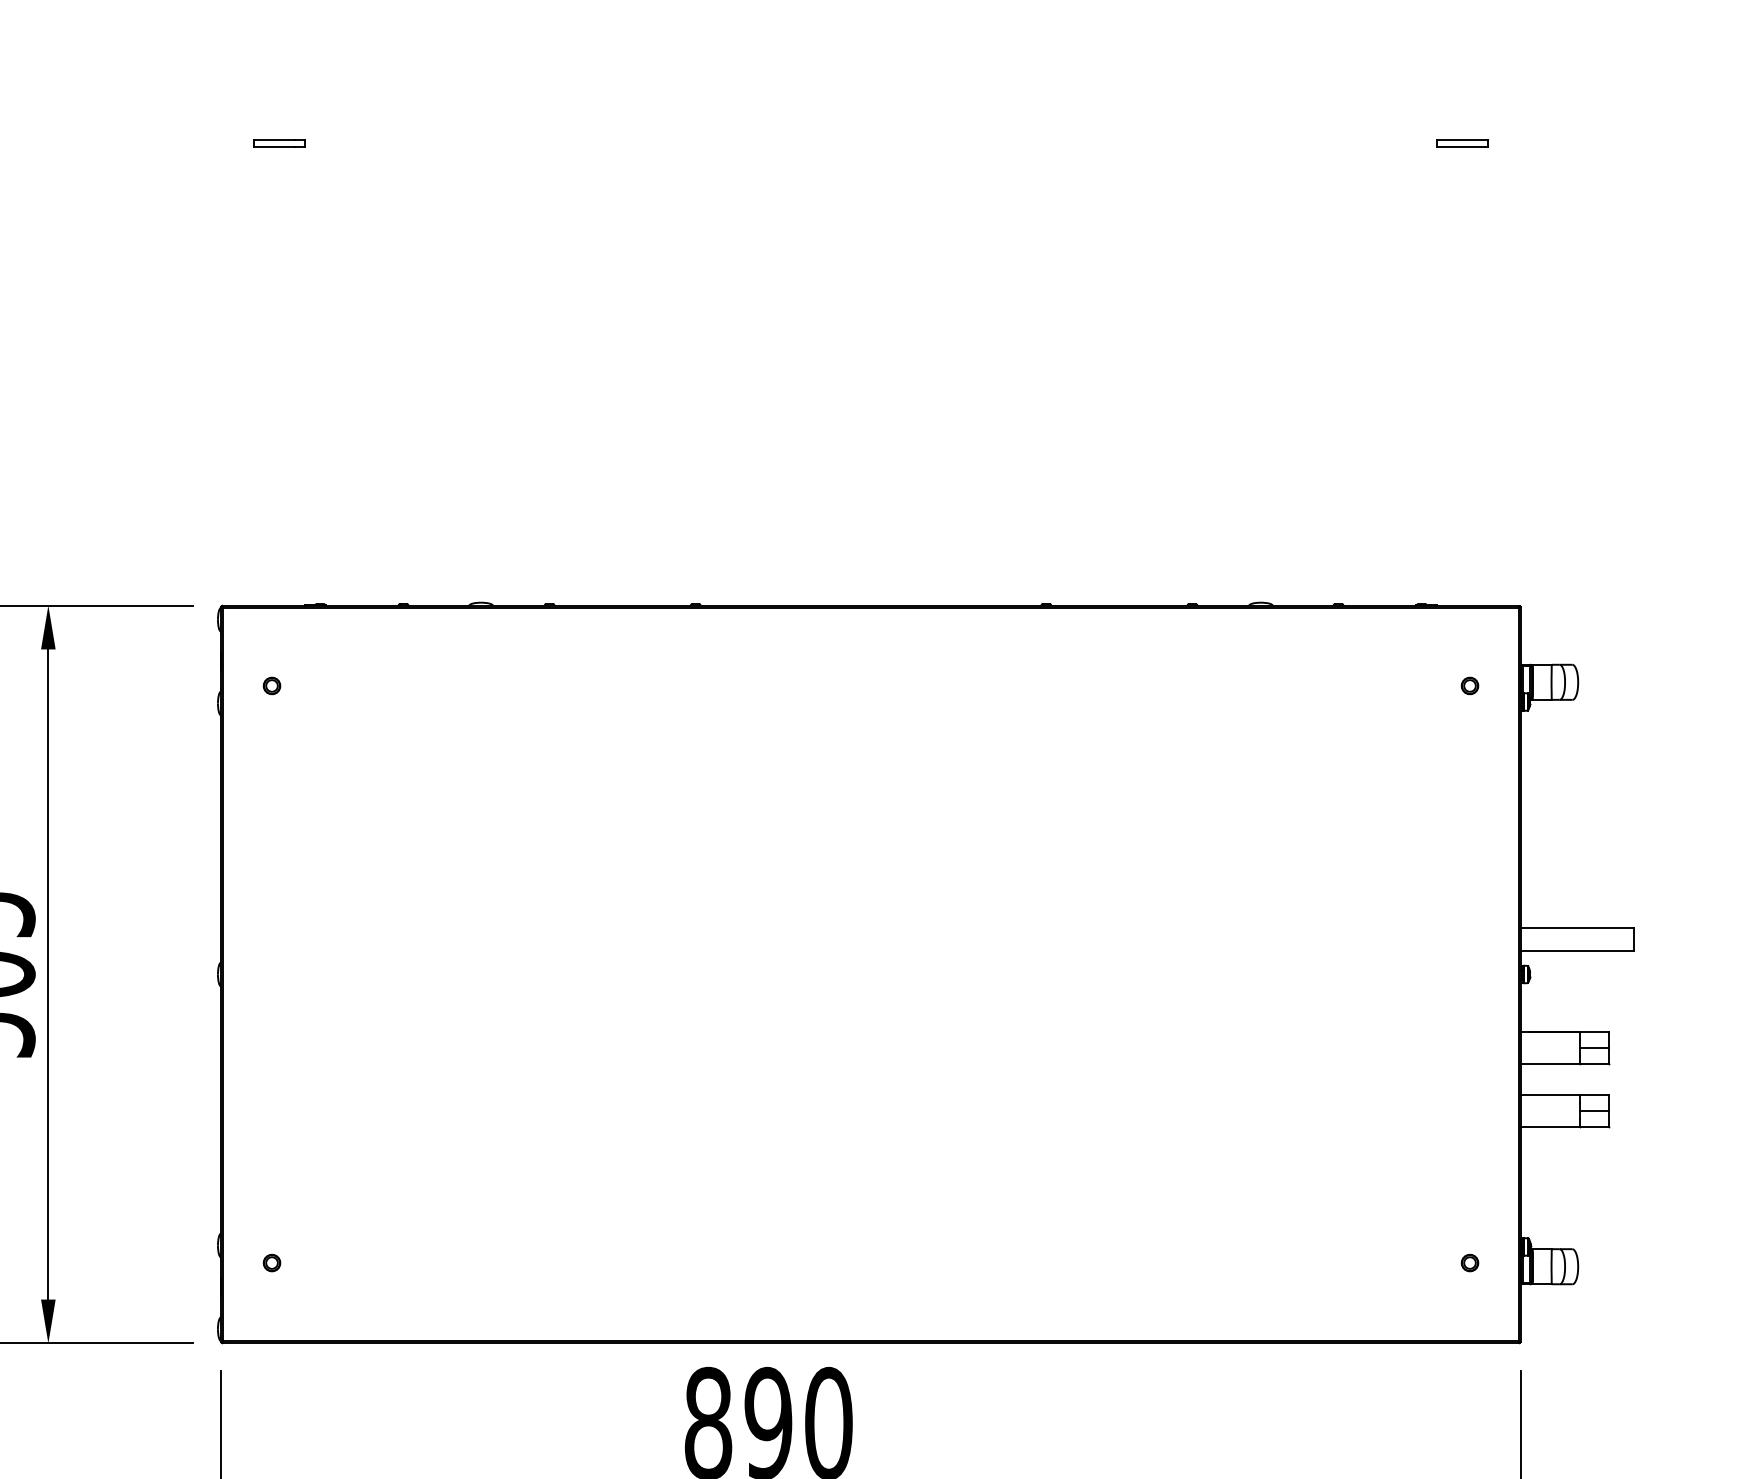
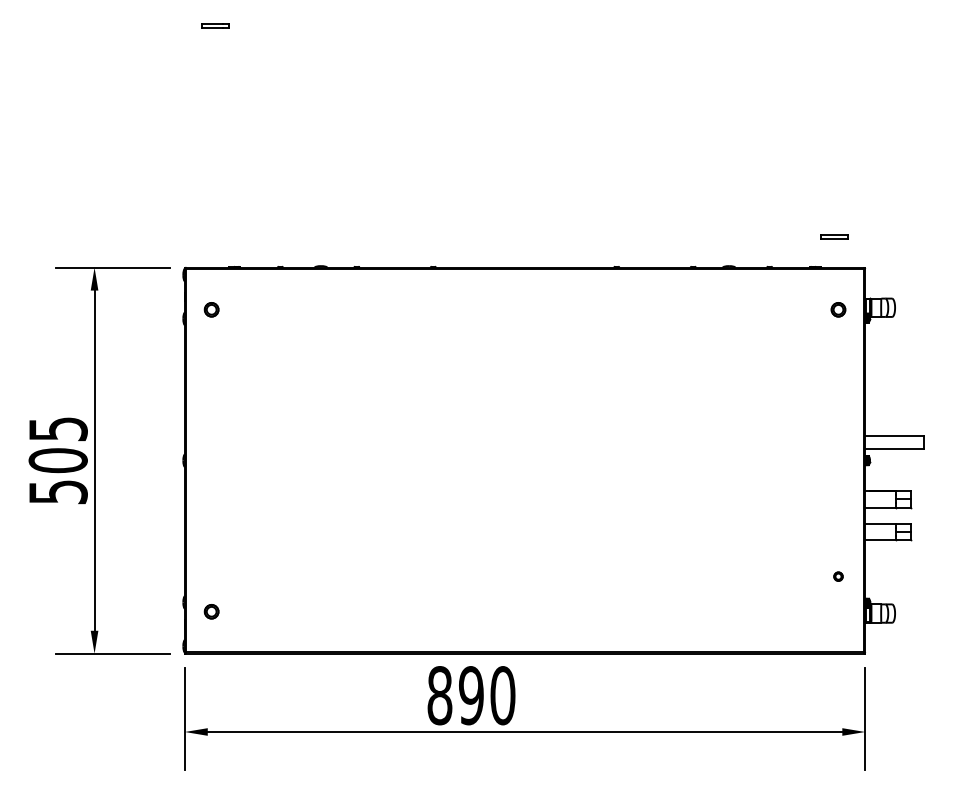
part: (1462, 142) -> (834, 236), moved
part: (271, 685) -> (211, 309), size x1.6
part: (1470, 685) -> (838, 309), size x1.6
part: (271, 1262) -> (211, 611), size x1.6
part: (1470, 1262) -> (838, 576), moved

